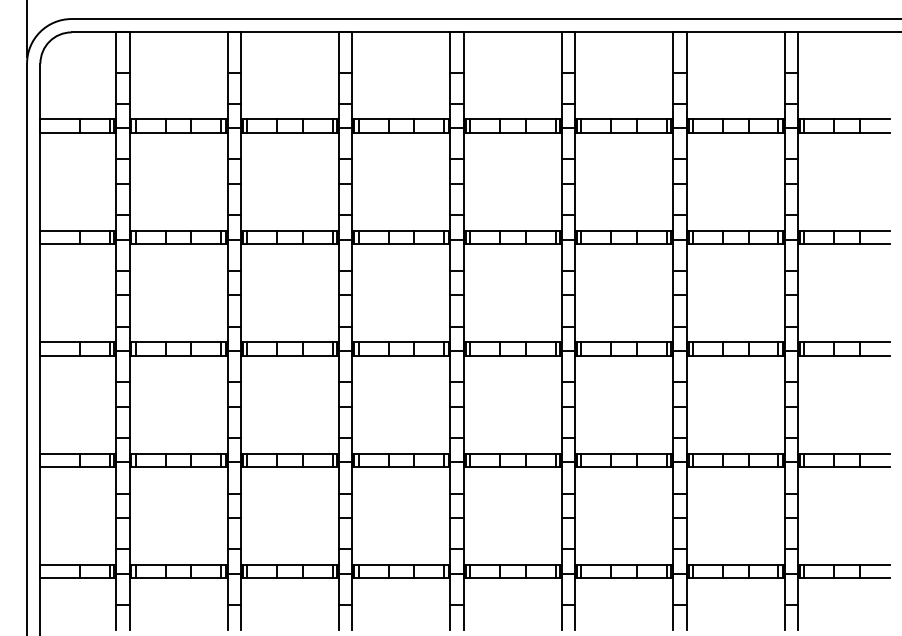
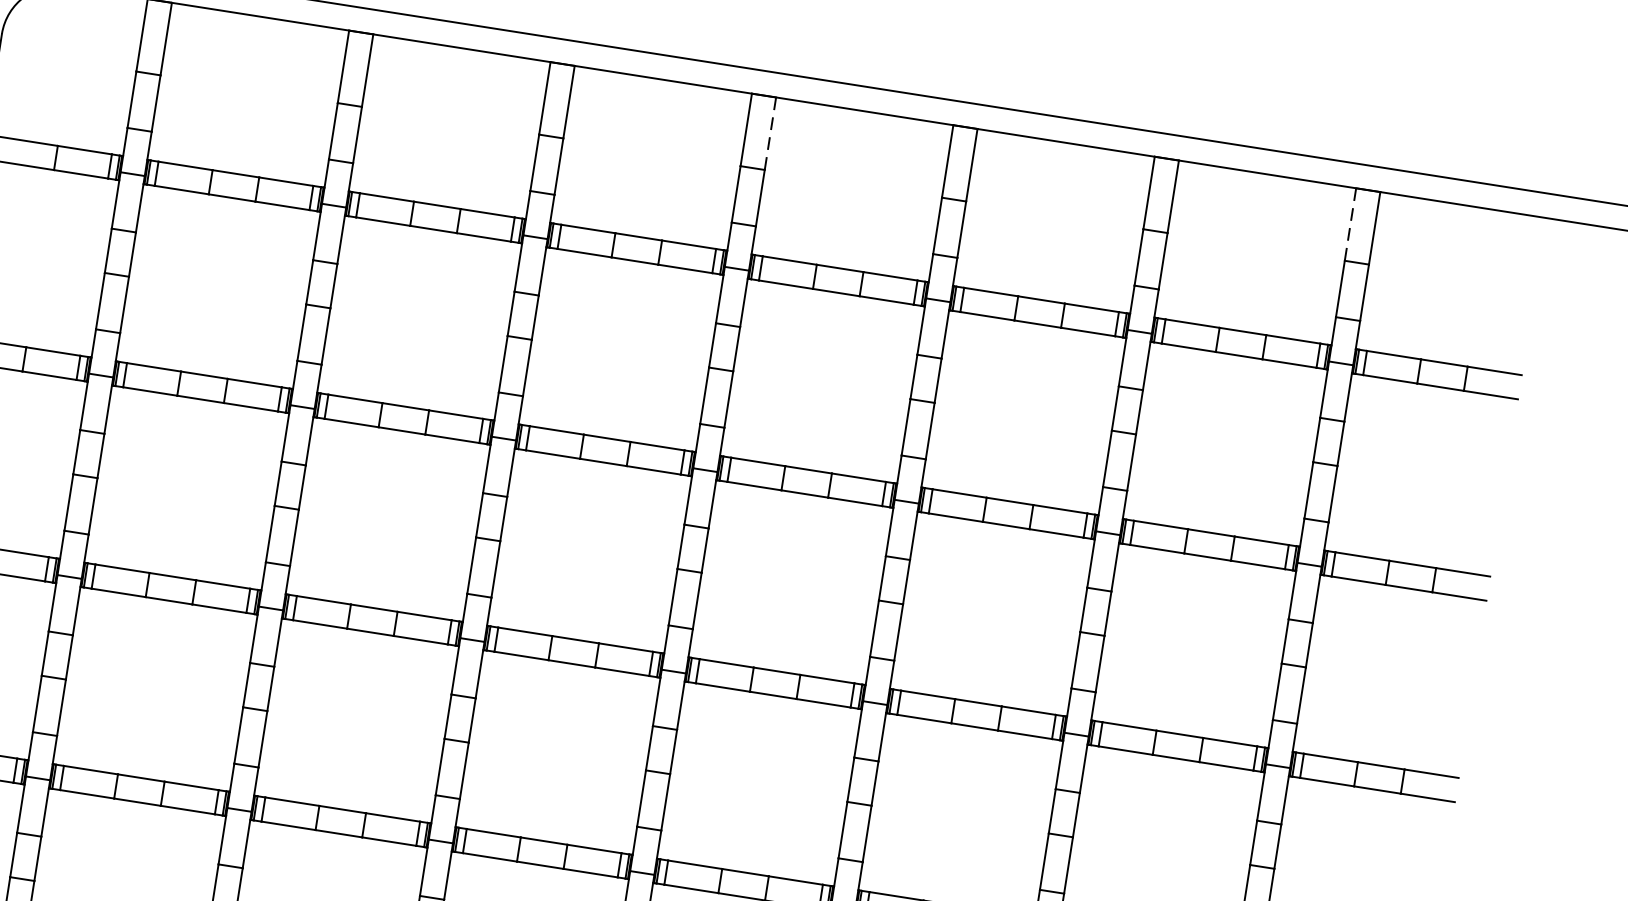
line: (463, 52) -> (769, 133), solid -> dashed
line: (784, 52) -> (1350, 224), solid -> dashed

